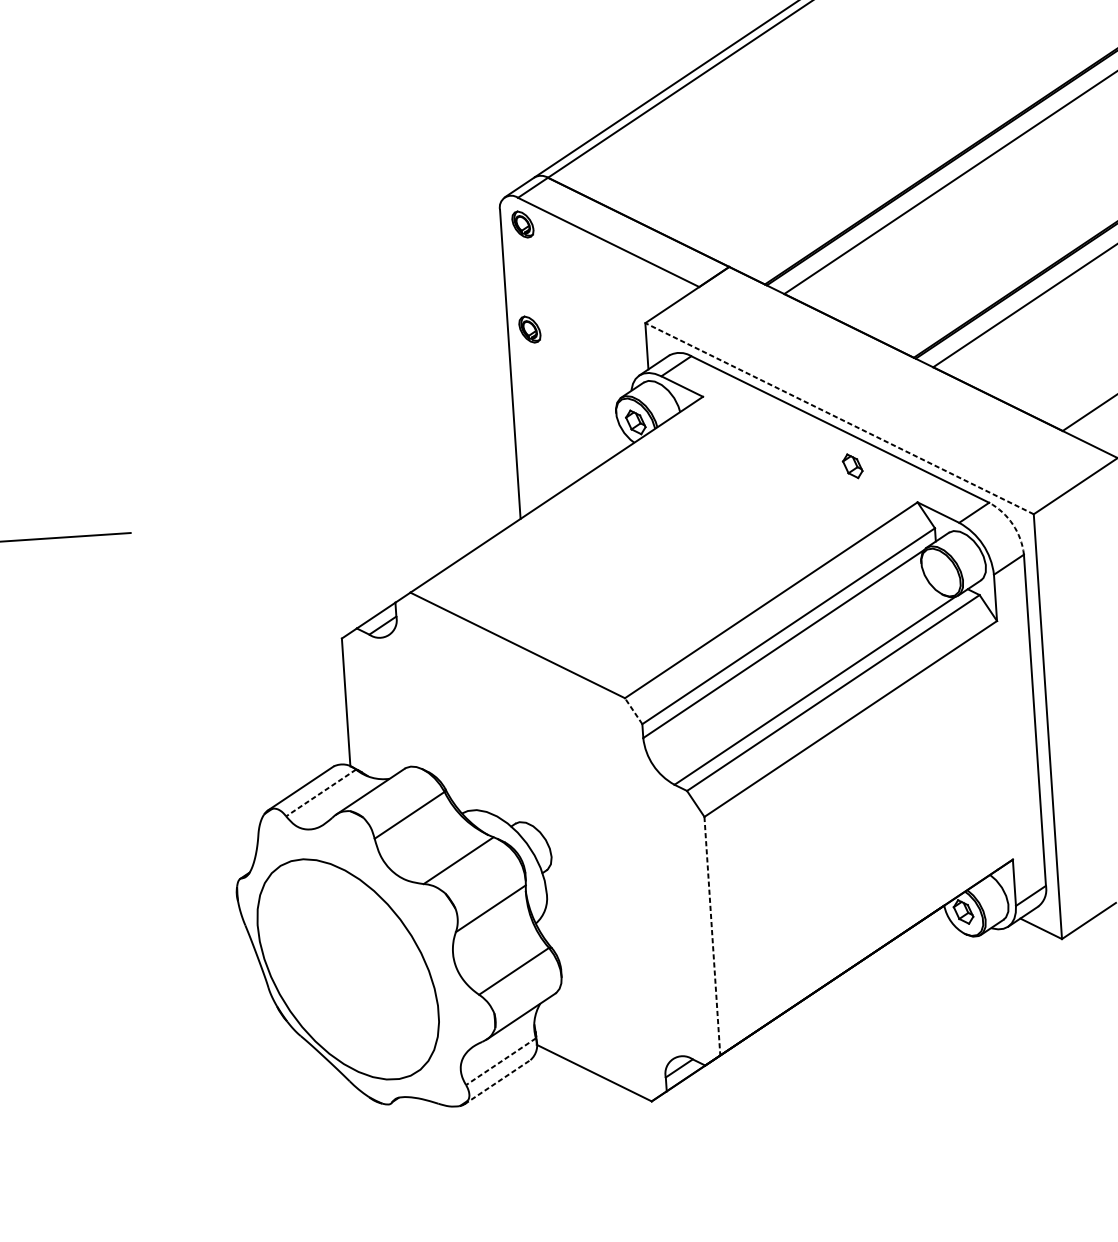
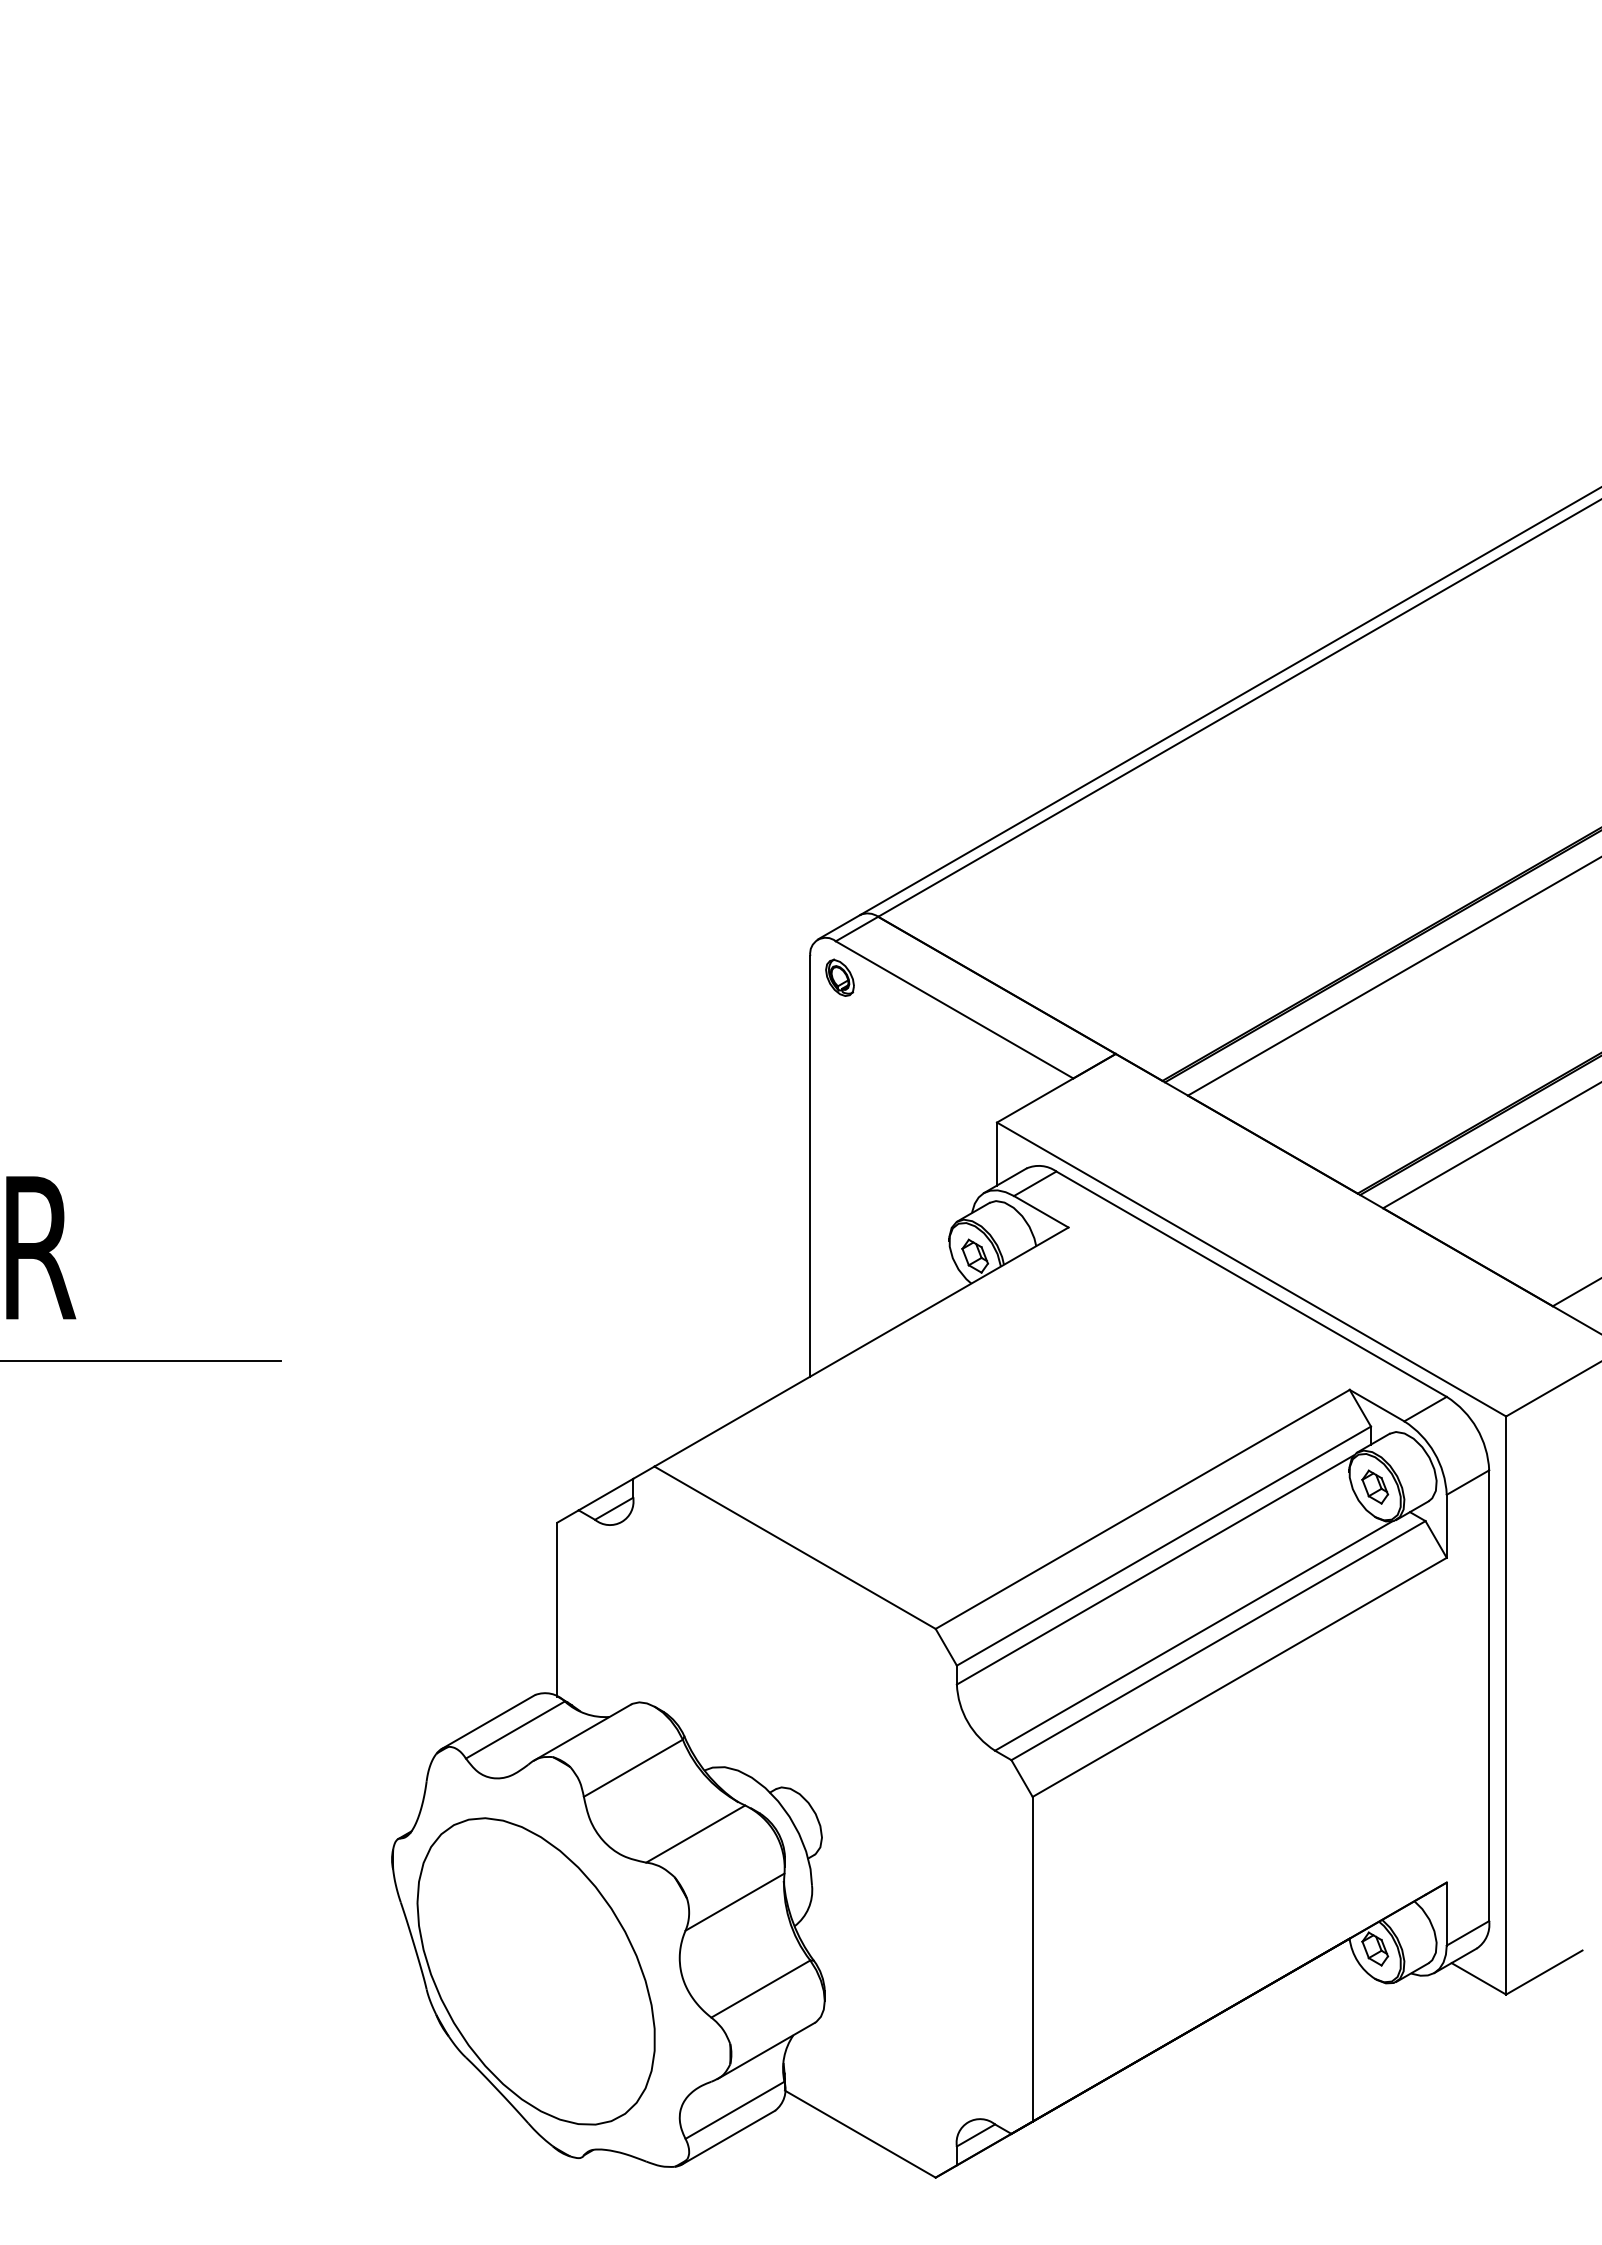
part: (529, 329) -> (839, 1120), removed
line: (839, 418) -> (1251, 1269), dashed -> solid
part: (852, 465) -> (1375, 1486), moved
arc: (1012, 524) -> (1476, 1428), dashed -> solid
line: (633, 710) -> (946, 1646), dashed -> solid
line: (321, 793) -> (515, 1730), dashed -> solid
line: (712, 936) -> (1032, 1959), dashed -> solid
line: (500, 1061) -> (734, 2110), dashed -> solid
line: (497, 1082) -> (728, 2137), dashed -> solid

